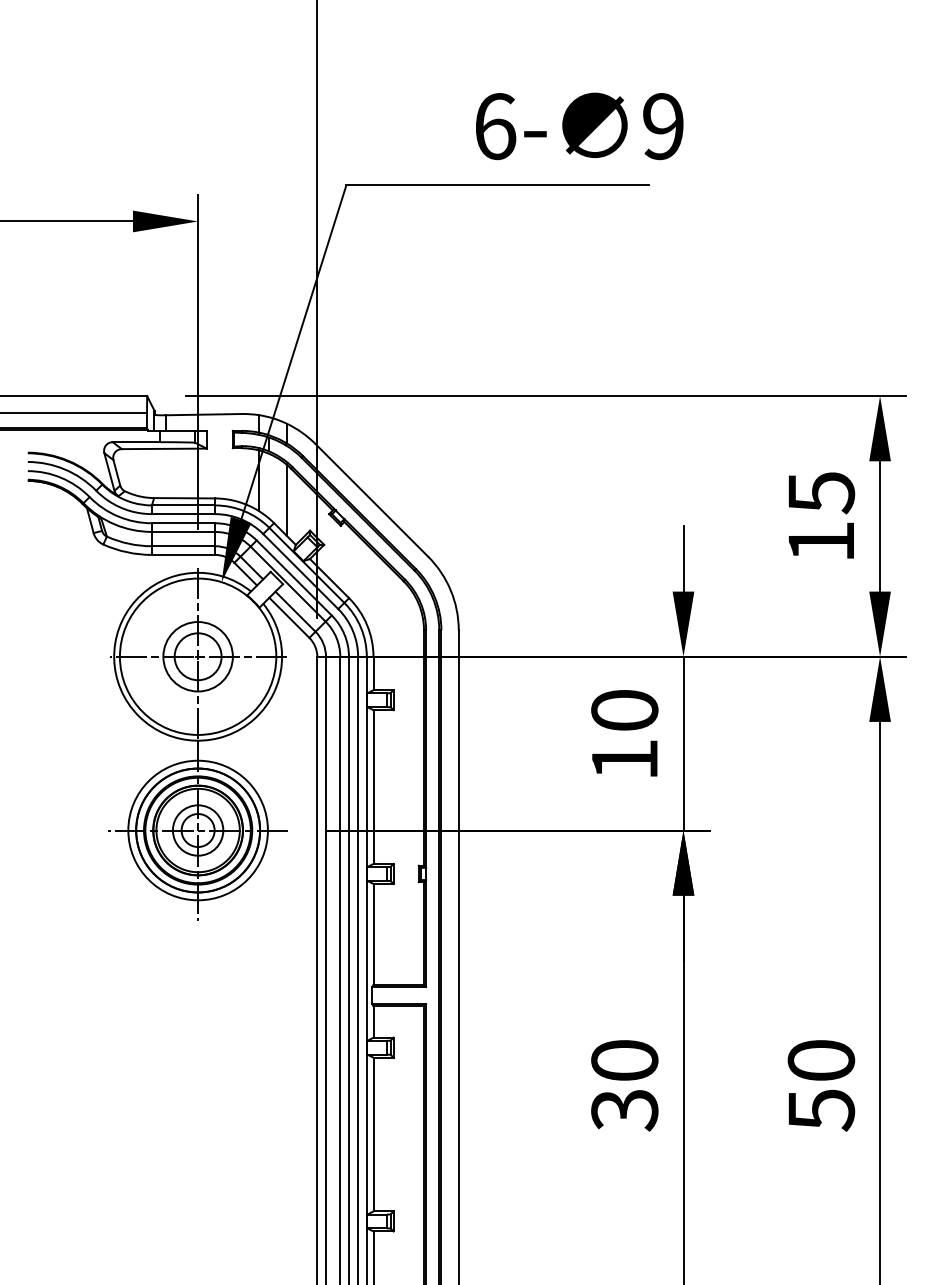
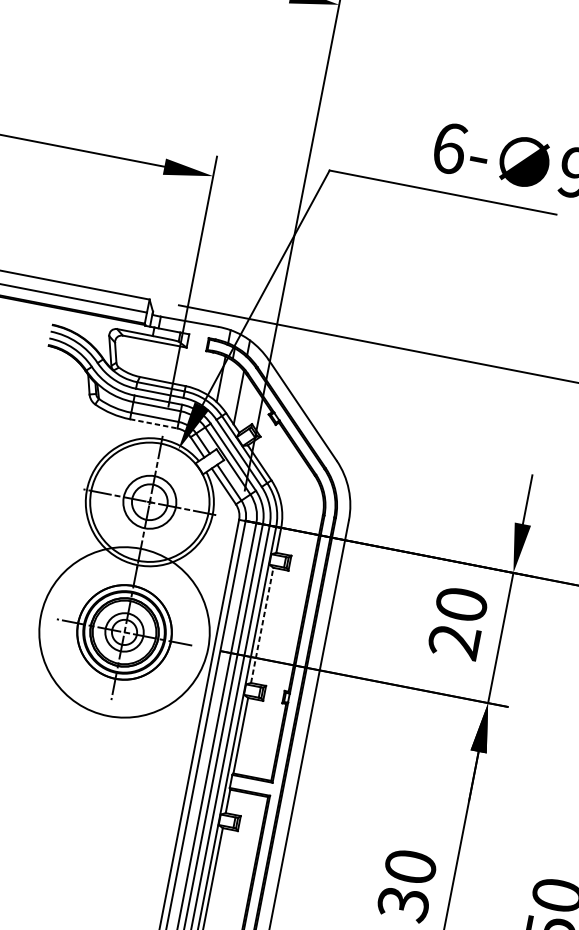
line: (183, 554) -> (153, 423), solid -> dashed
text: (624, 759) -> (454, 641), 10 -> 20
line: (373, 787) -> (262, 625), solid -> dashed
circle: (197, 830) -> (124, 632), size x1.6

